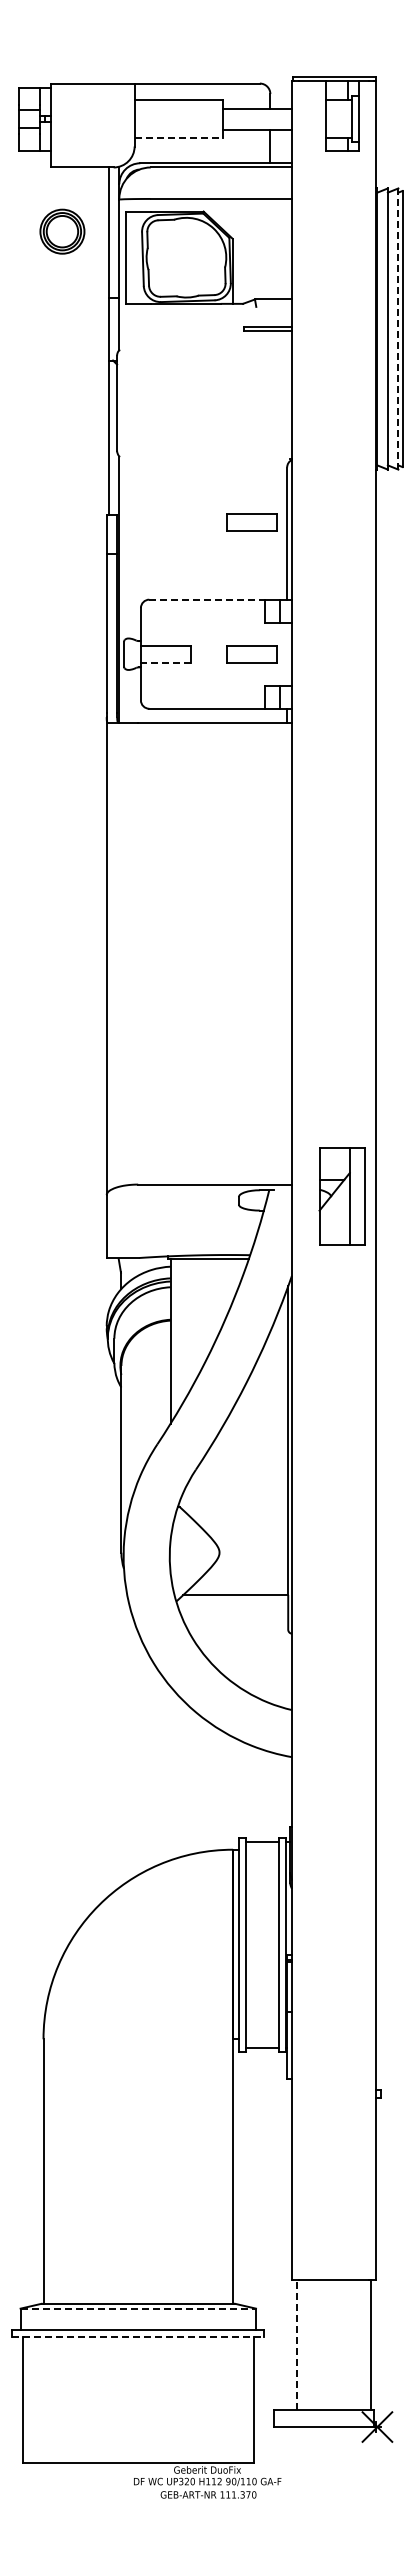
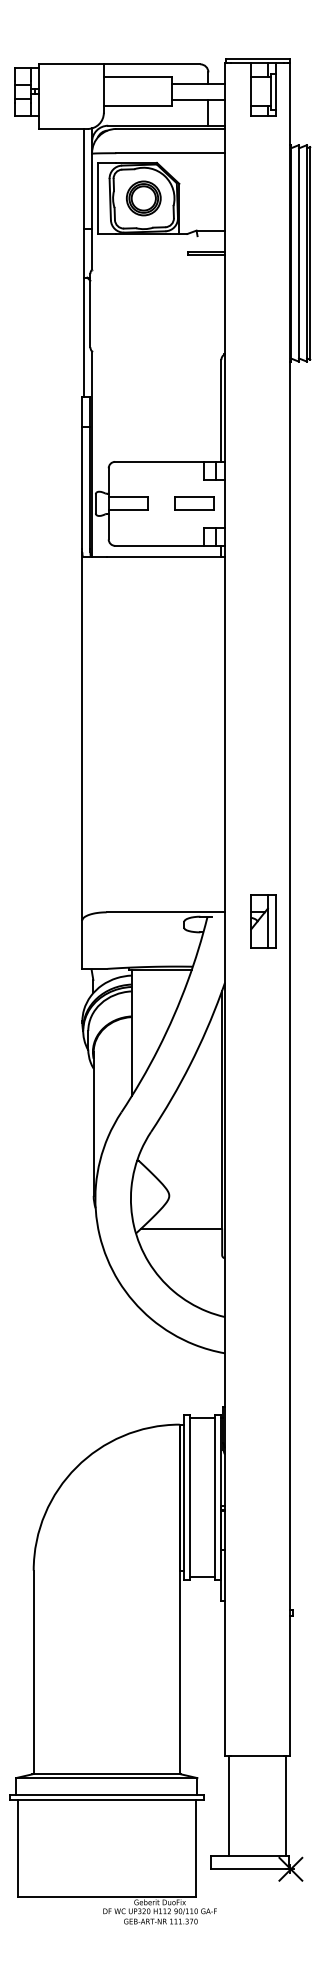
line: (179, 138) -> (138, 106), dashed -> solid
part: (62, 231) -> (143, 198), moved
line: (398, 329) -> (307, 253), dashed -> solid
part: (251, 522) -> (193, 402), removed
line: (207, 599) -> (160, 461), dashed -> solid
line: (165, 662) -> (127, 510), dashed -> solid
part: (341, 1196) -> (263, 921), size x0.71
line: (138, 2308) -> (106, 1777), dashed -> solid
line: (138, 2337) -> (106, 1800), dashed -> solid
line: (297, 2344) -> (229, 1805), dashed -> solid

